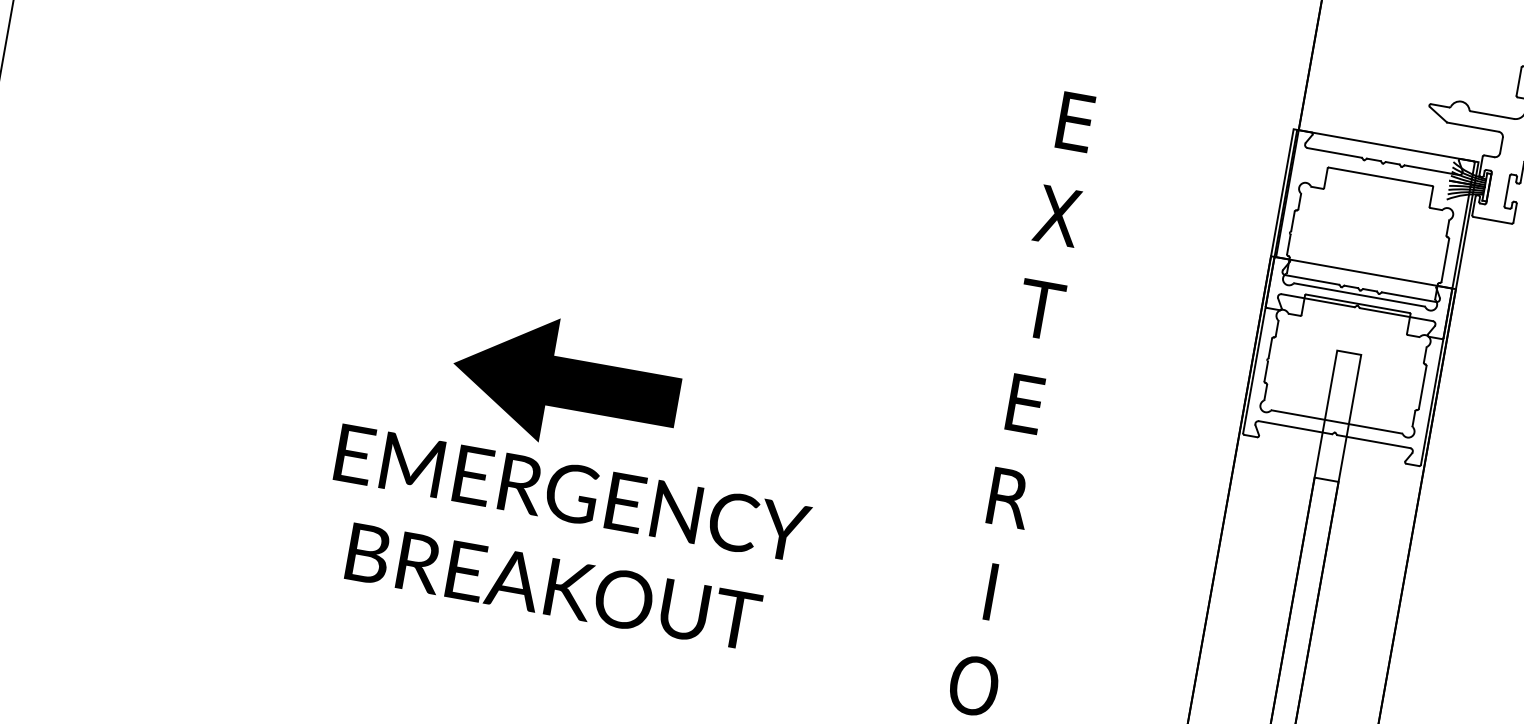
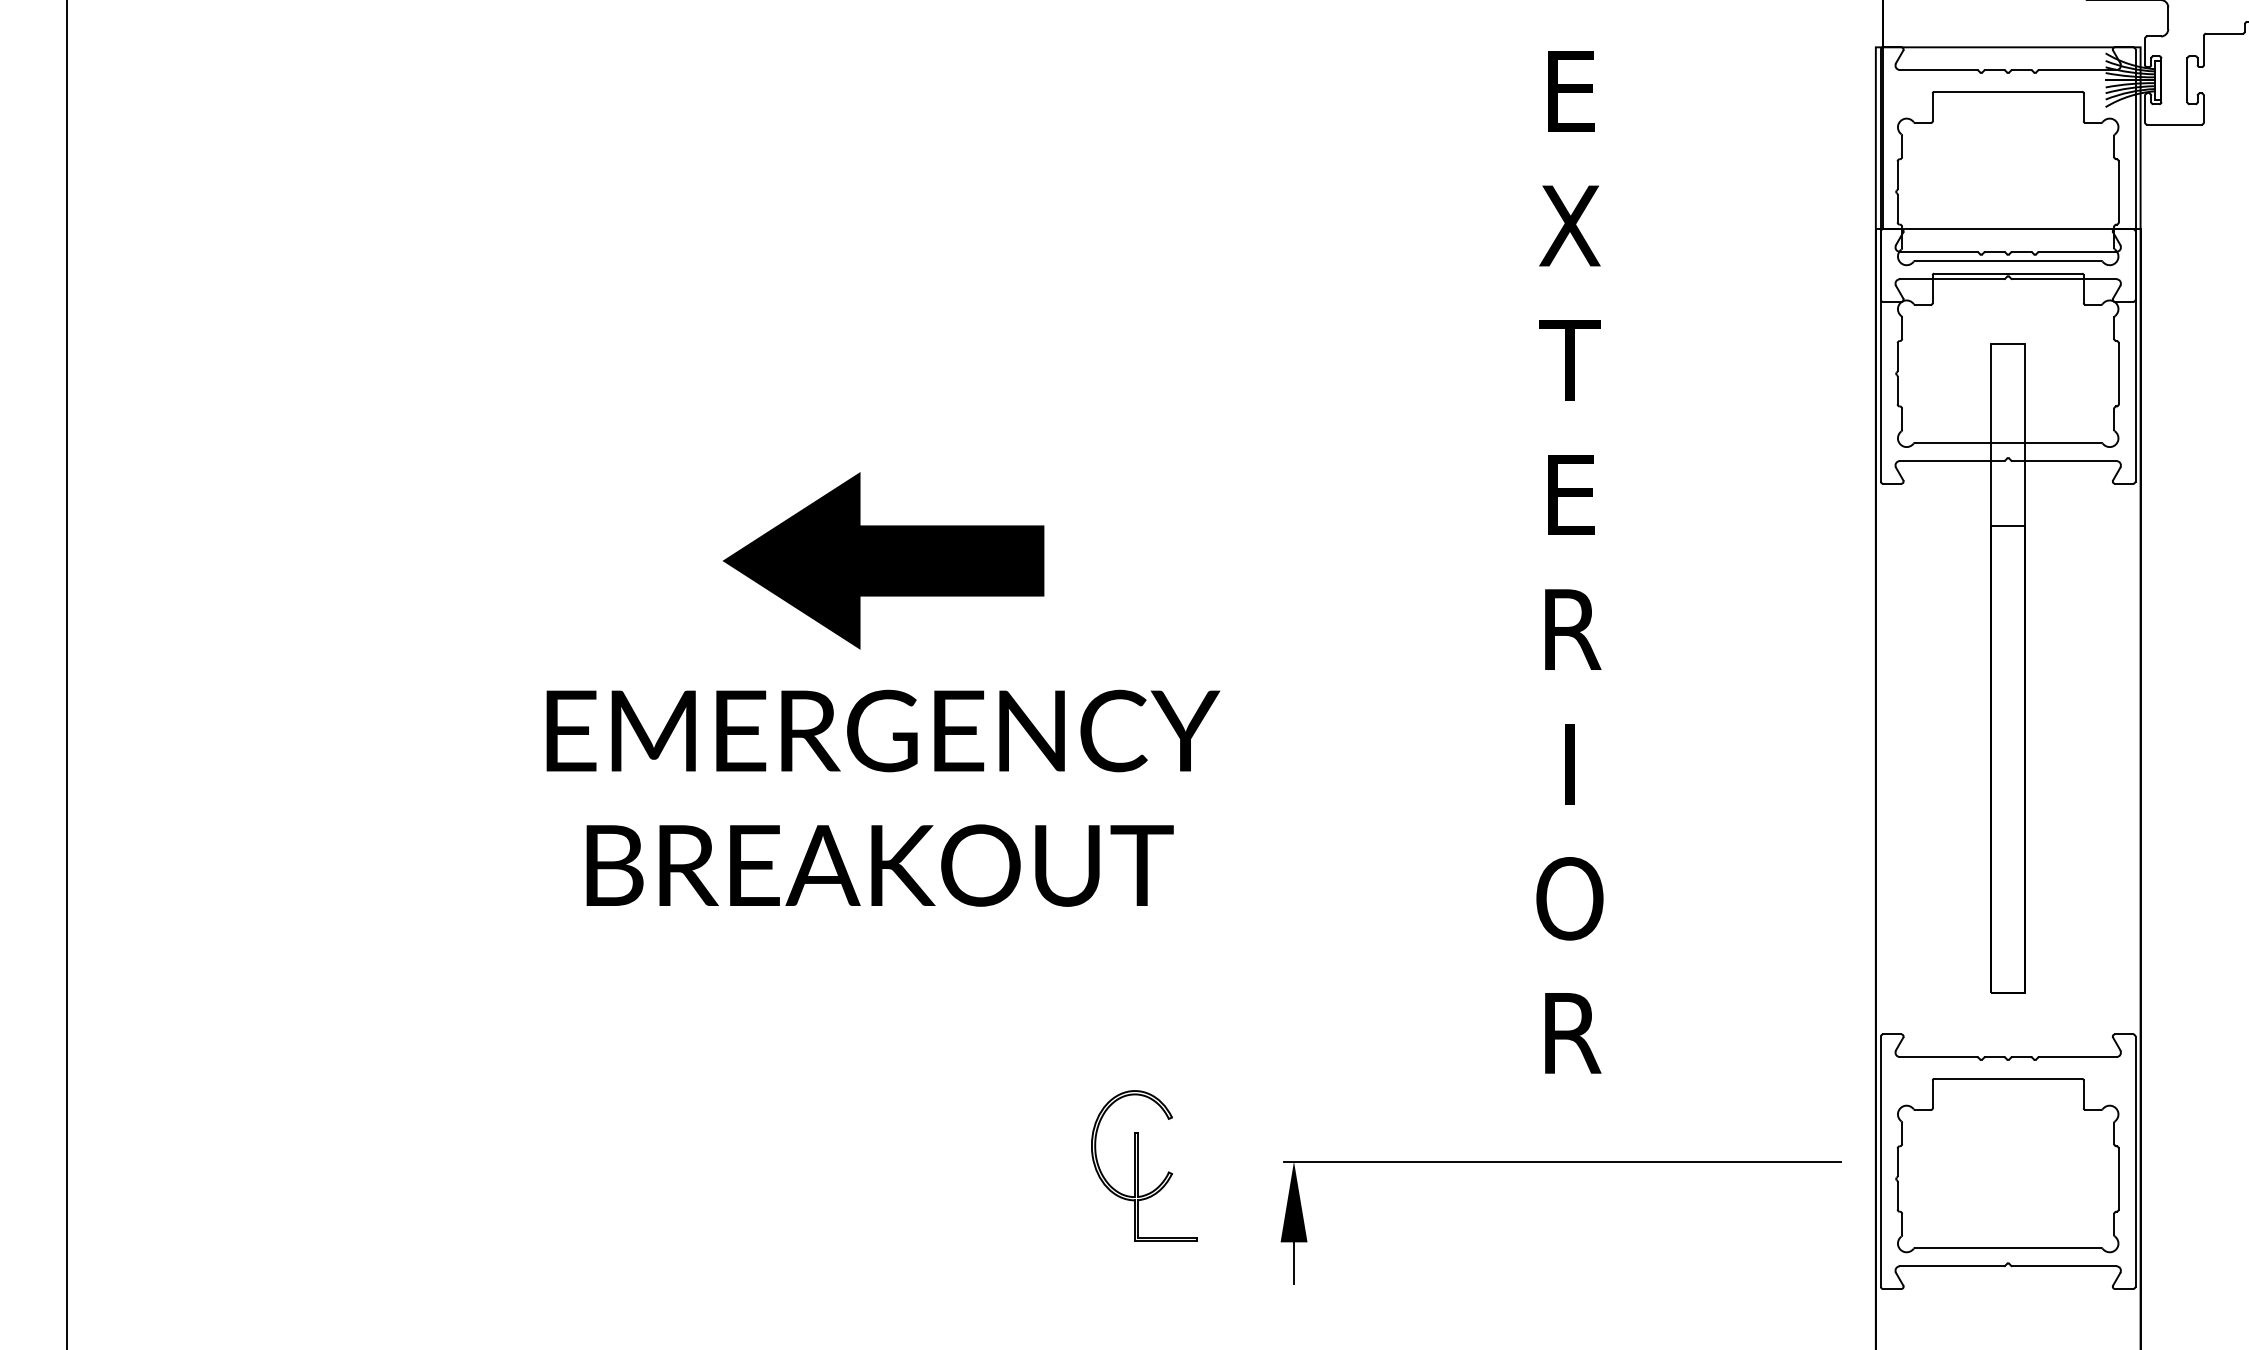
part: (565, 383) -> (883, 560), moved
text: (564, 539) -> (883, 797), moved

